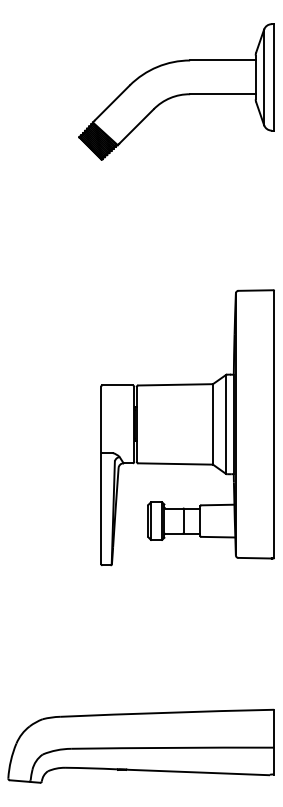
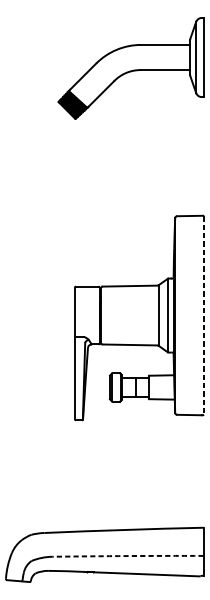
line: (274, 424) -> (203, 315), solid -> dashed
arc: (172, 747) -> (128, 555), solid -> dashed

